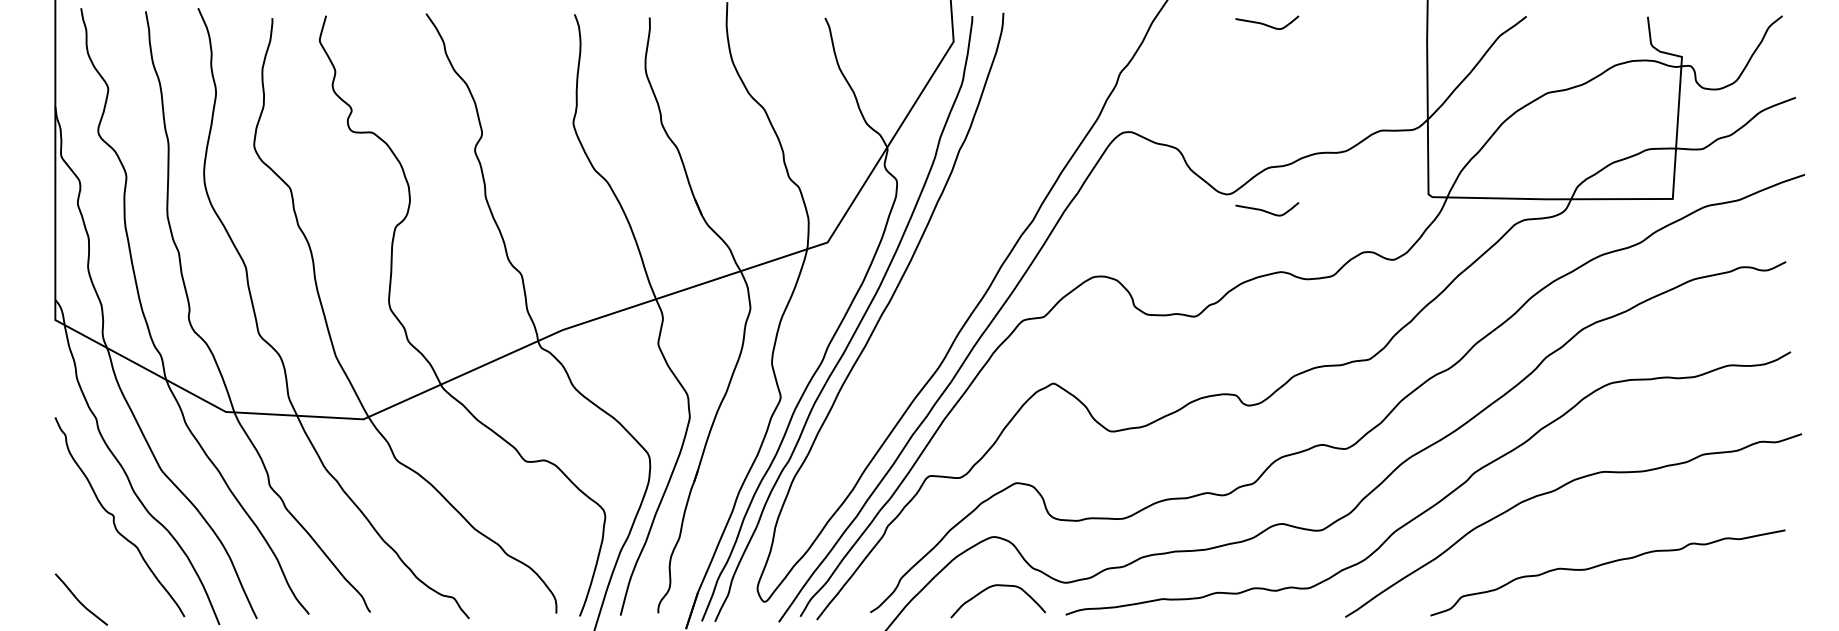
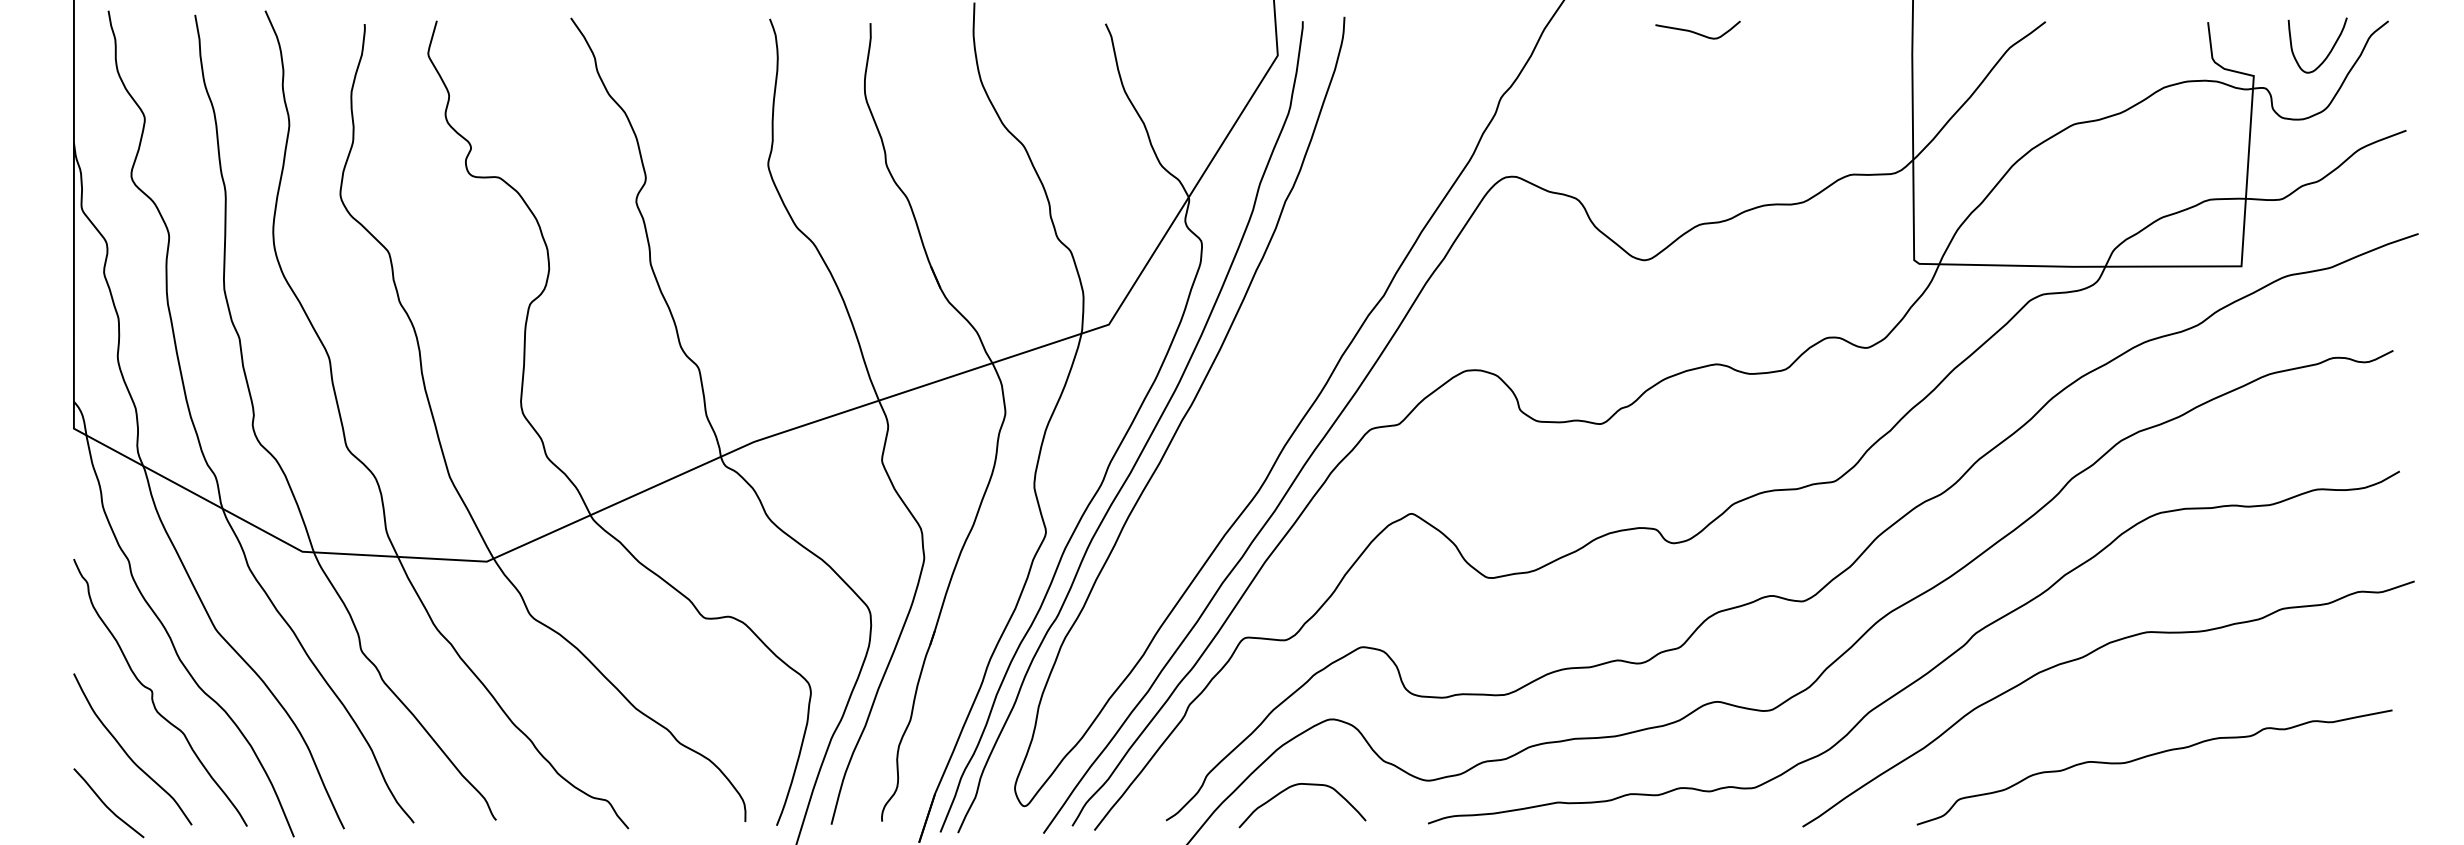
curve: (1738, 38) -> (2329, 51), added
curve: (1266, 211) -> (1697, 282), removed
curve: (95, 562) -> (127, 753), added
curve: (995, 586) -> (1298, 785), moved

